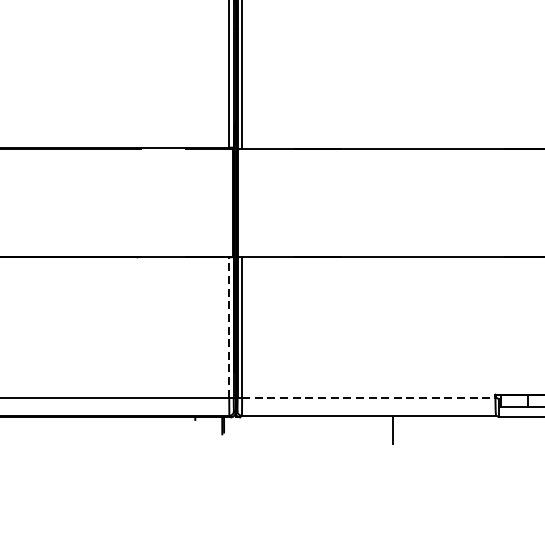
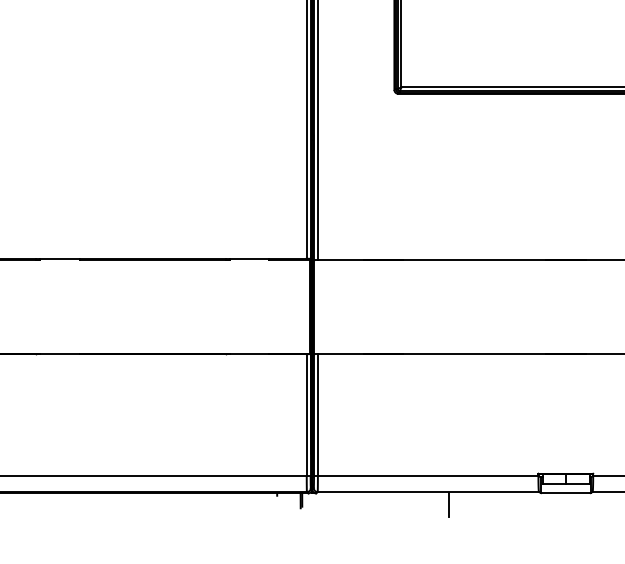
line: (228, 326) -> (306, 414), dashed -> solid
line: (369, 397) -> (428, 476), dashed -> solid

